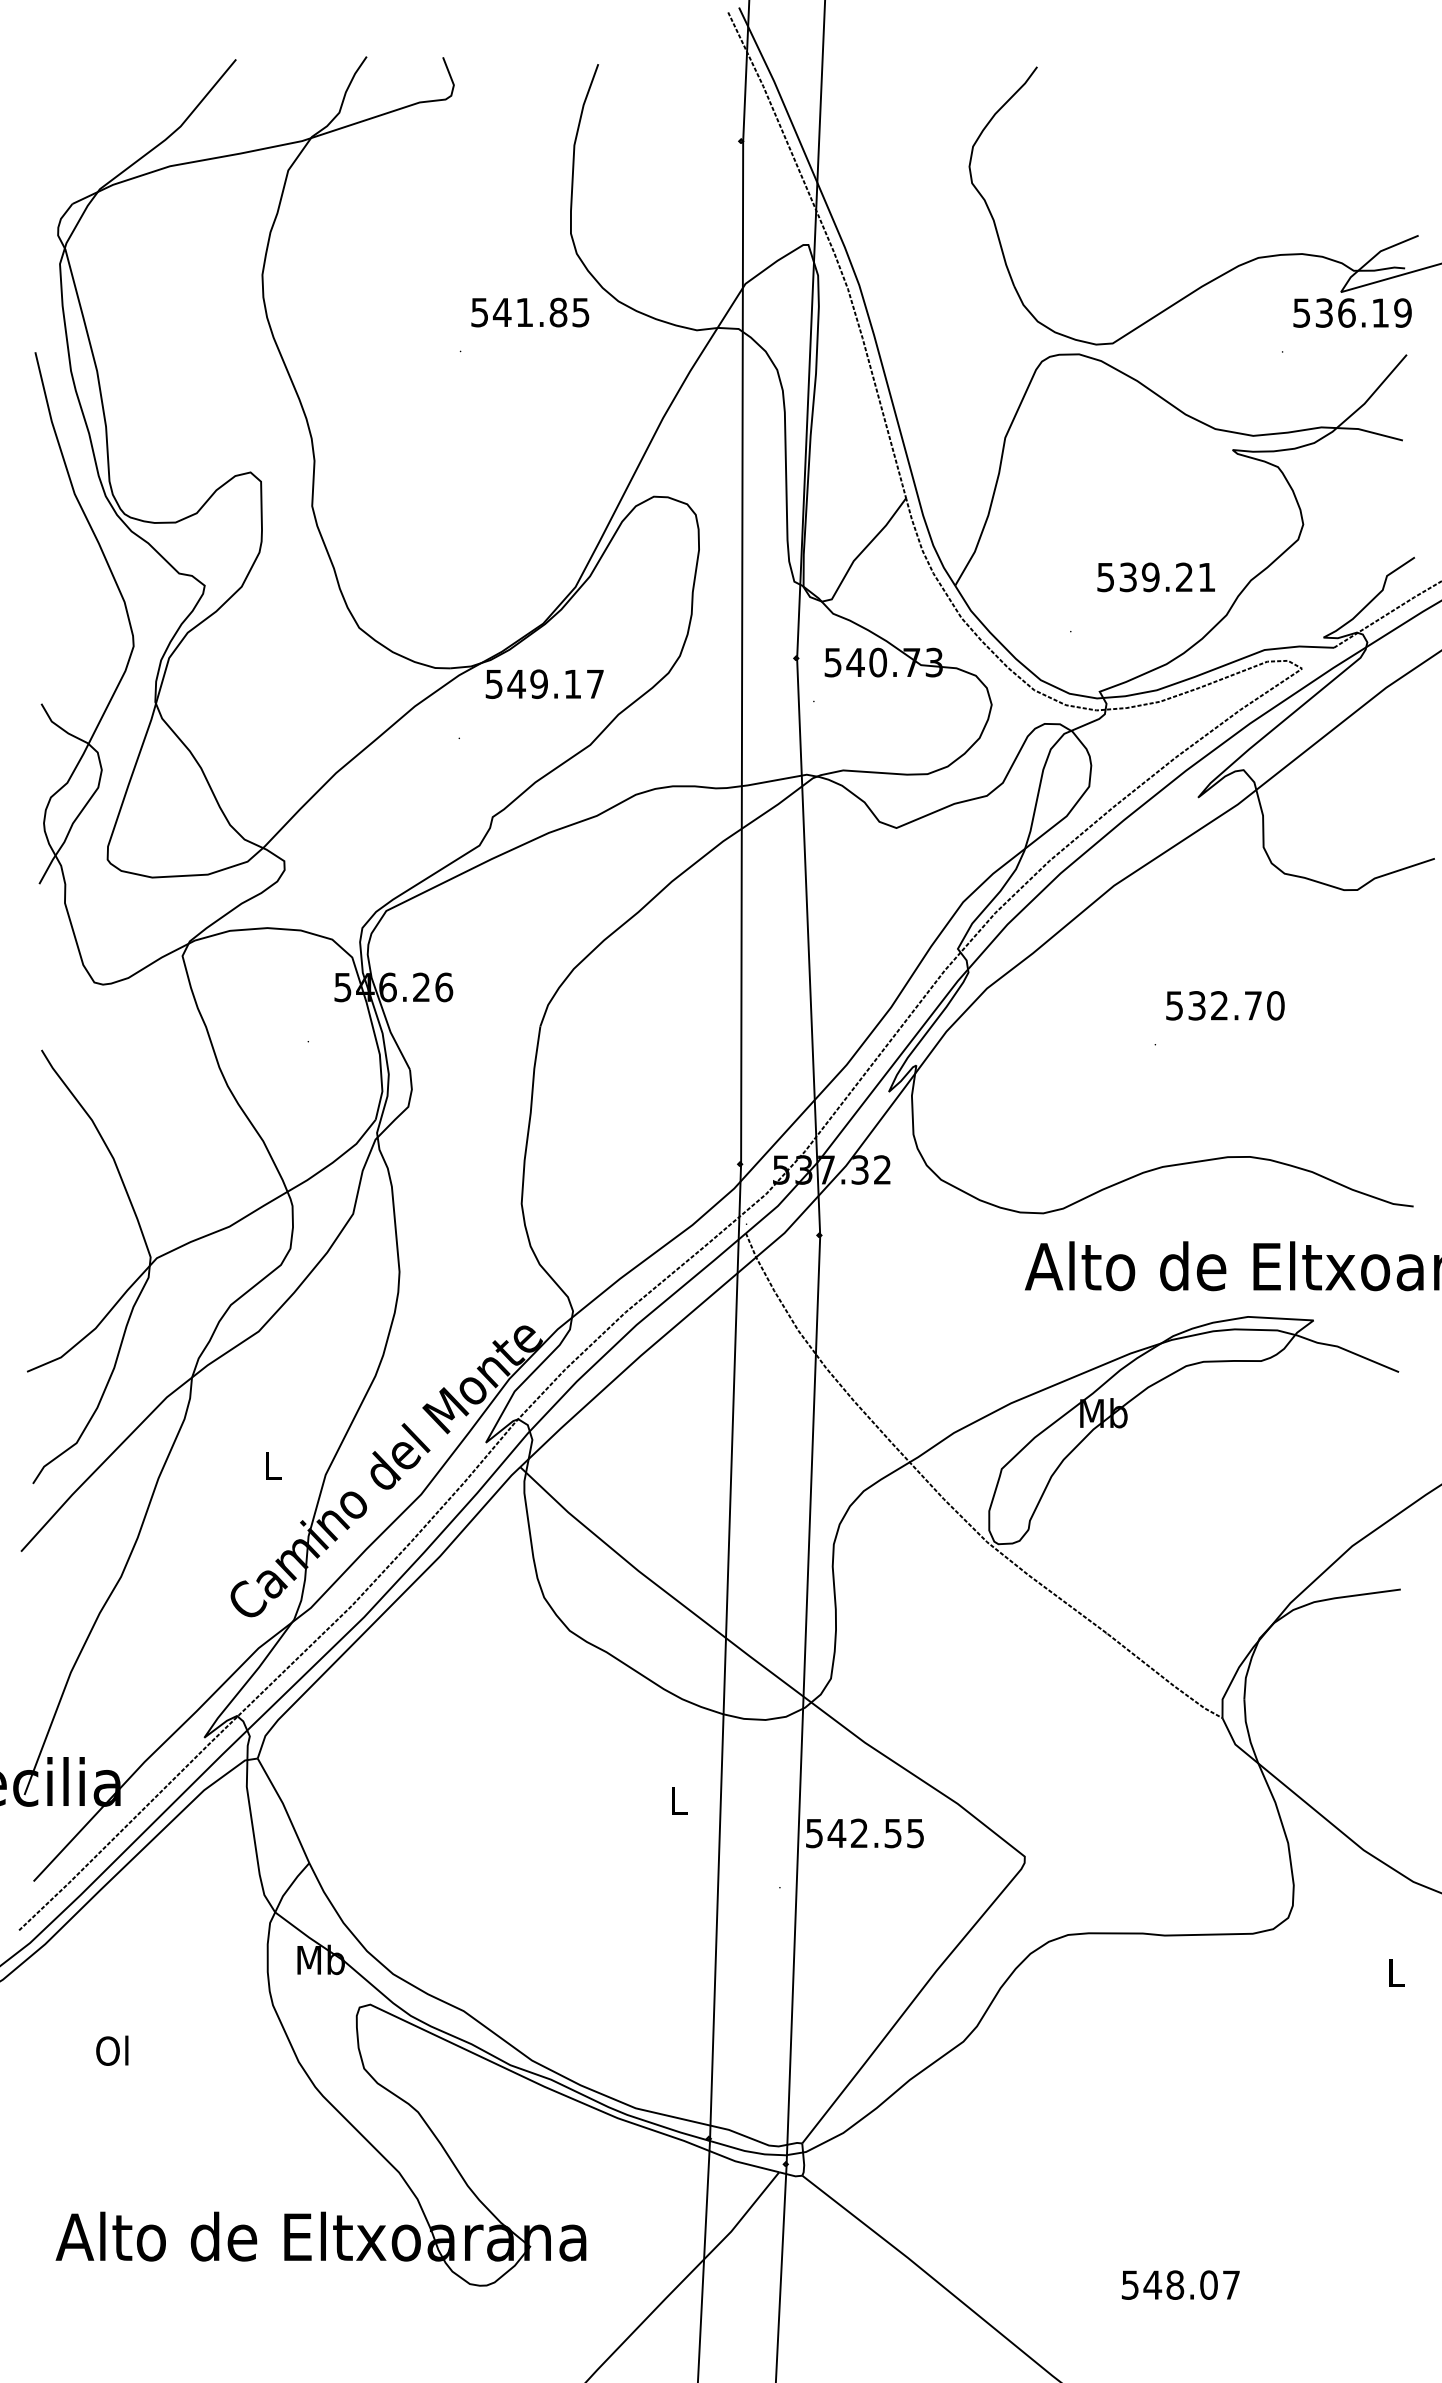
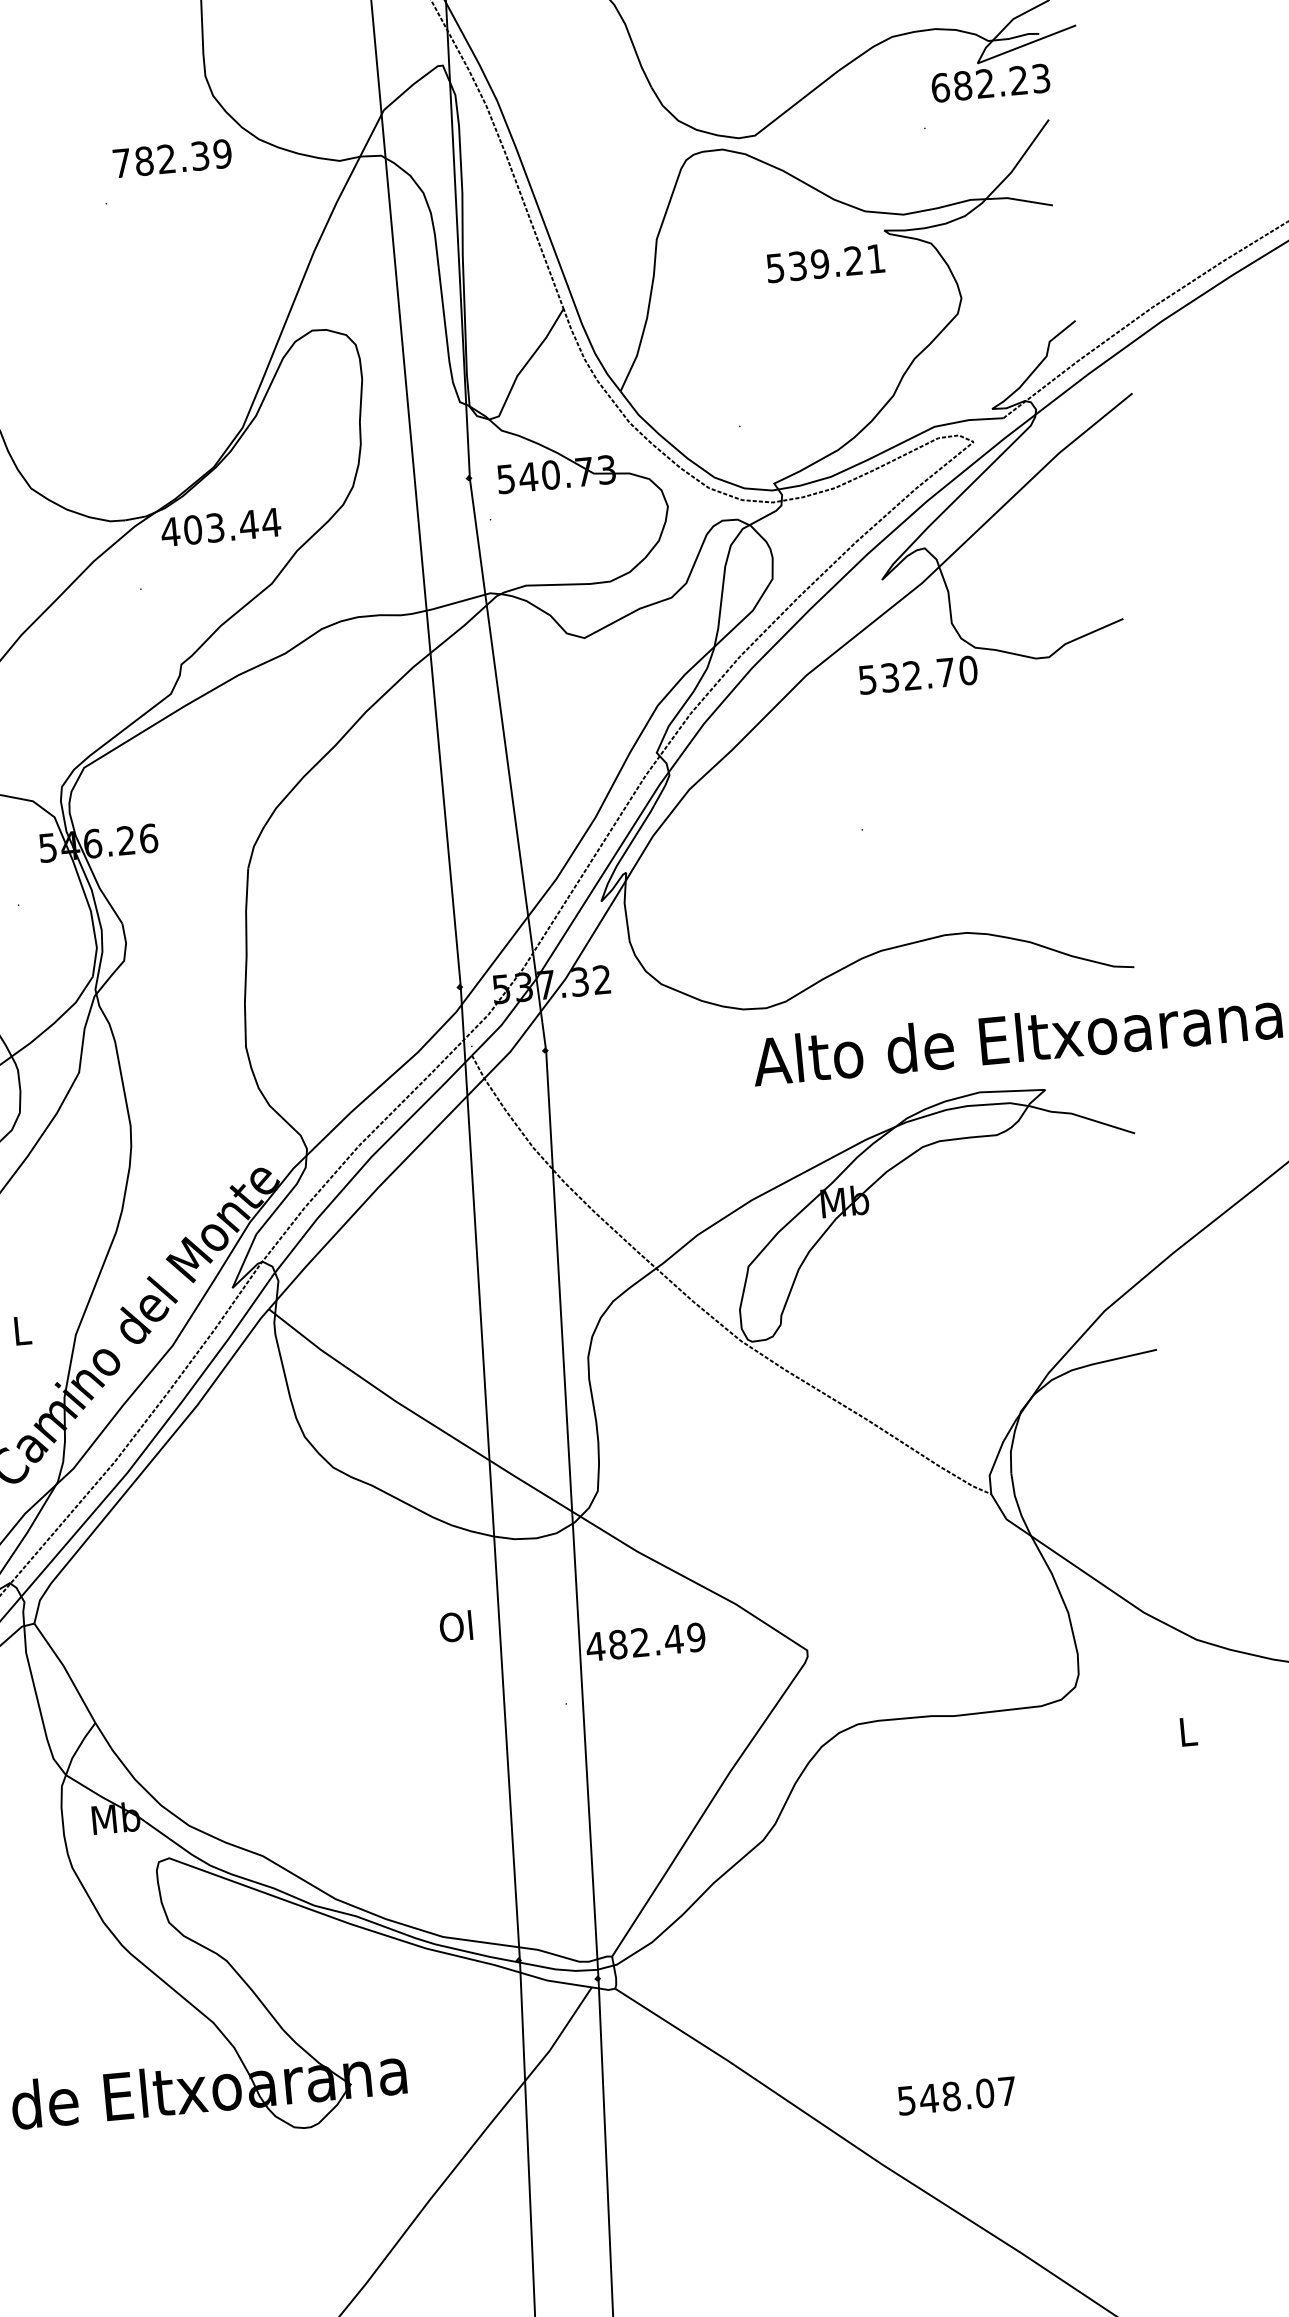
text: (530, 312) -> (172, 158), 541.85 -> 782.39
text: (1352, 312) -> (990, 82), 536.19 -> 682.23
text: (1155, 577) -> (824, 263), moved
text: (544, 683) -> (220, 526), 549.17 -> 403.44
text: (1225, 1005) -> (918, 674), moved
text: (677, 1800) -> (456, 1626), L -> Ol
text: (864, 1833) -> (645, 1642), 542.55 -> 482.49
text: (1180, 2284) -> (956, 2095), moved

